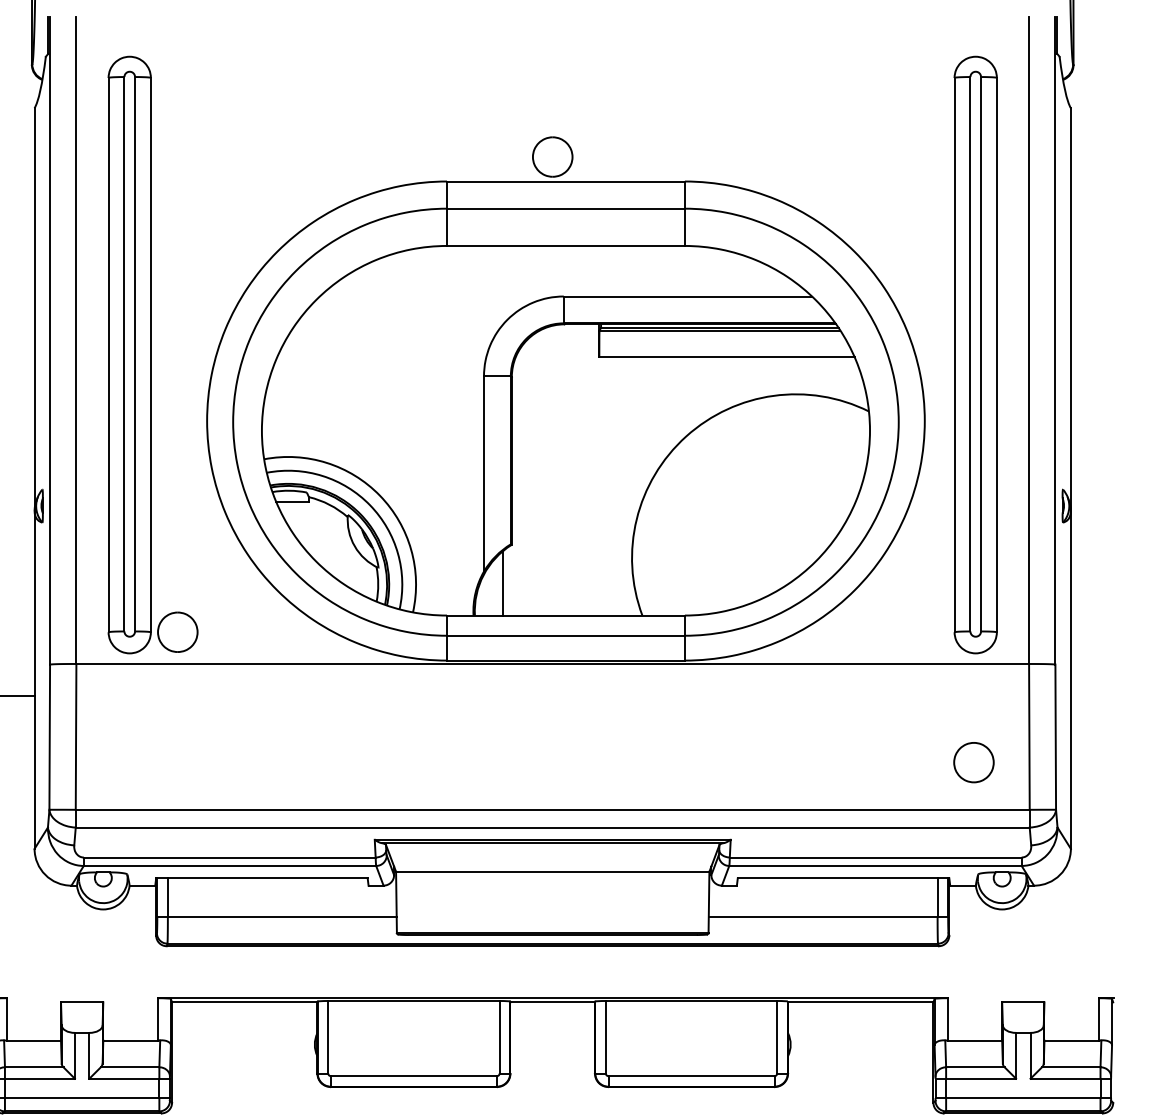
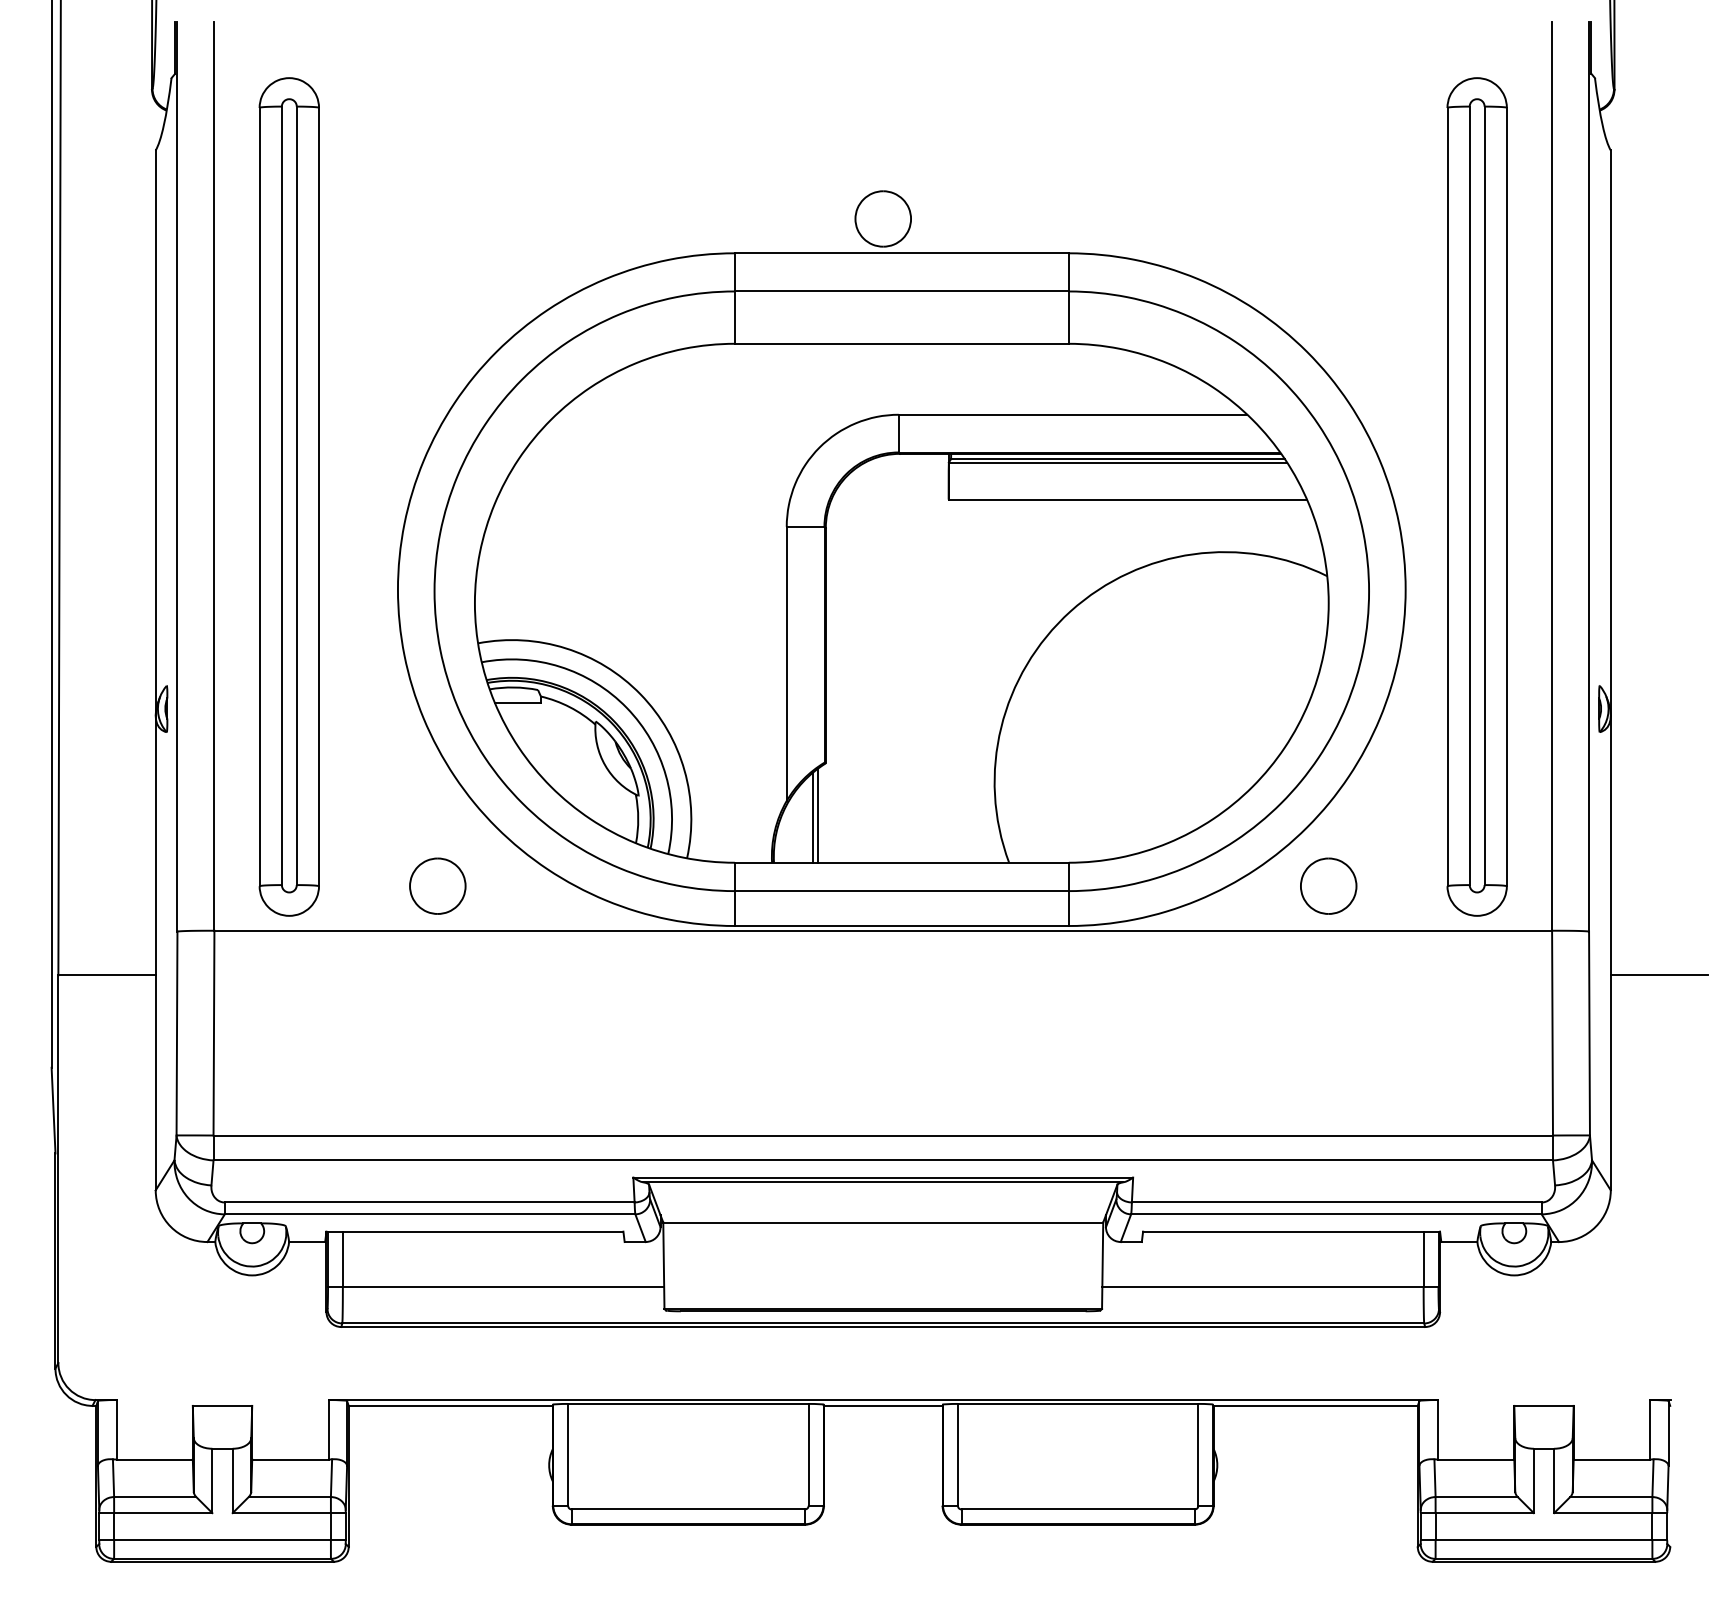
line: (505, 581) -> (817, 815), added
part: (177, 631) -> (437, 885), moved
line: (1105, 695) -> (1659, 975), added
part: (973, 762) -> (1328, 885), moved

